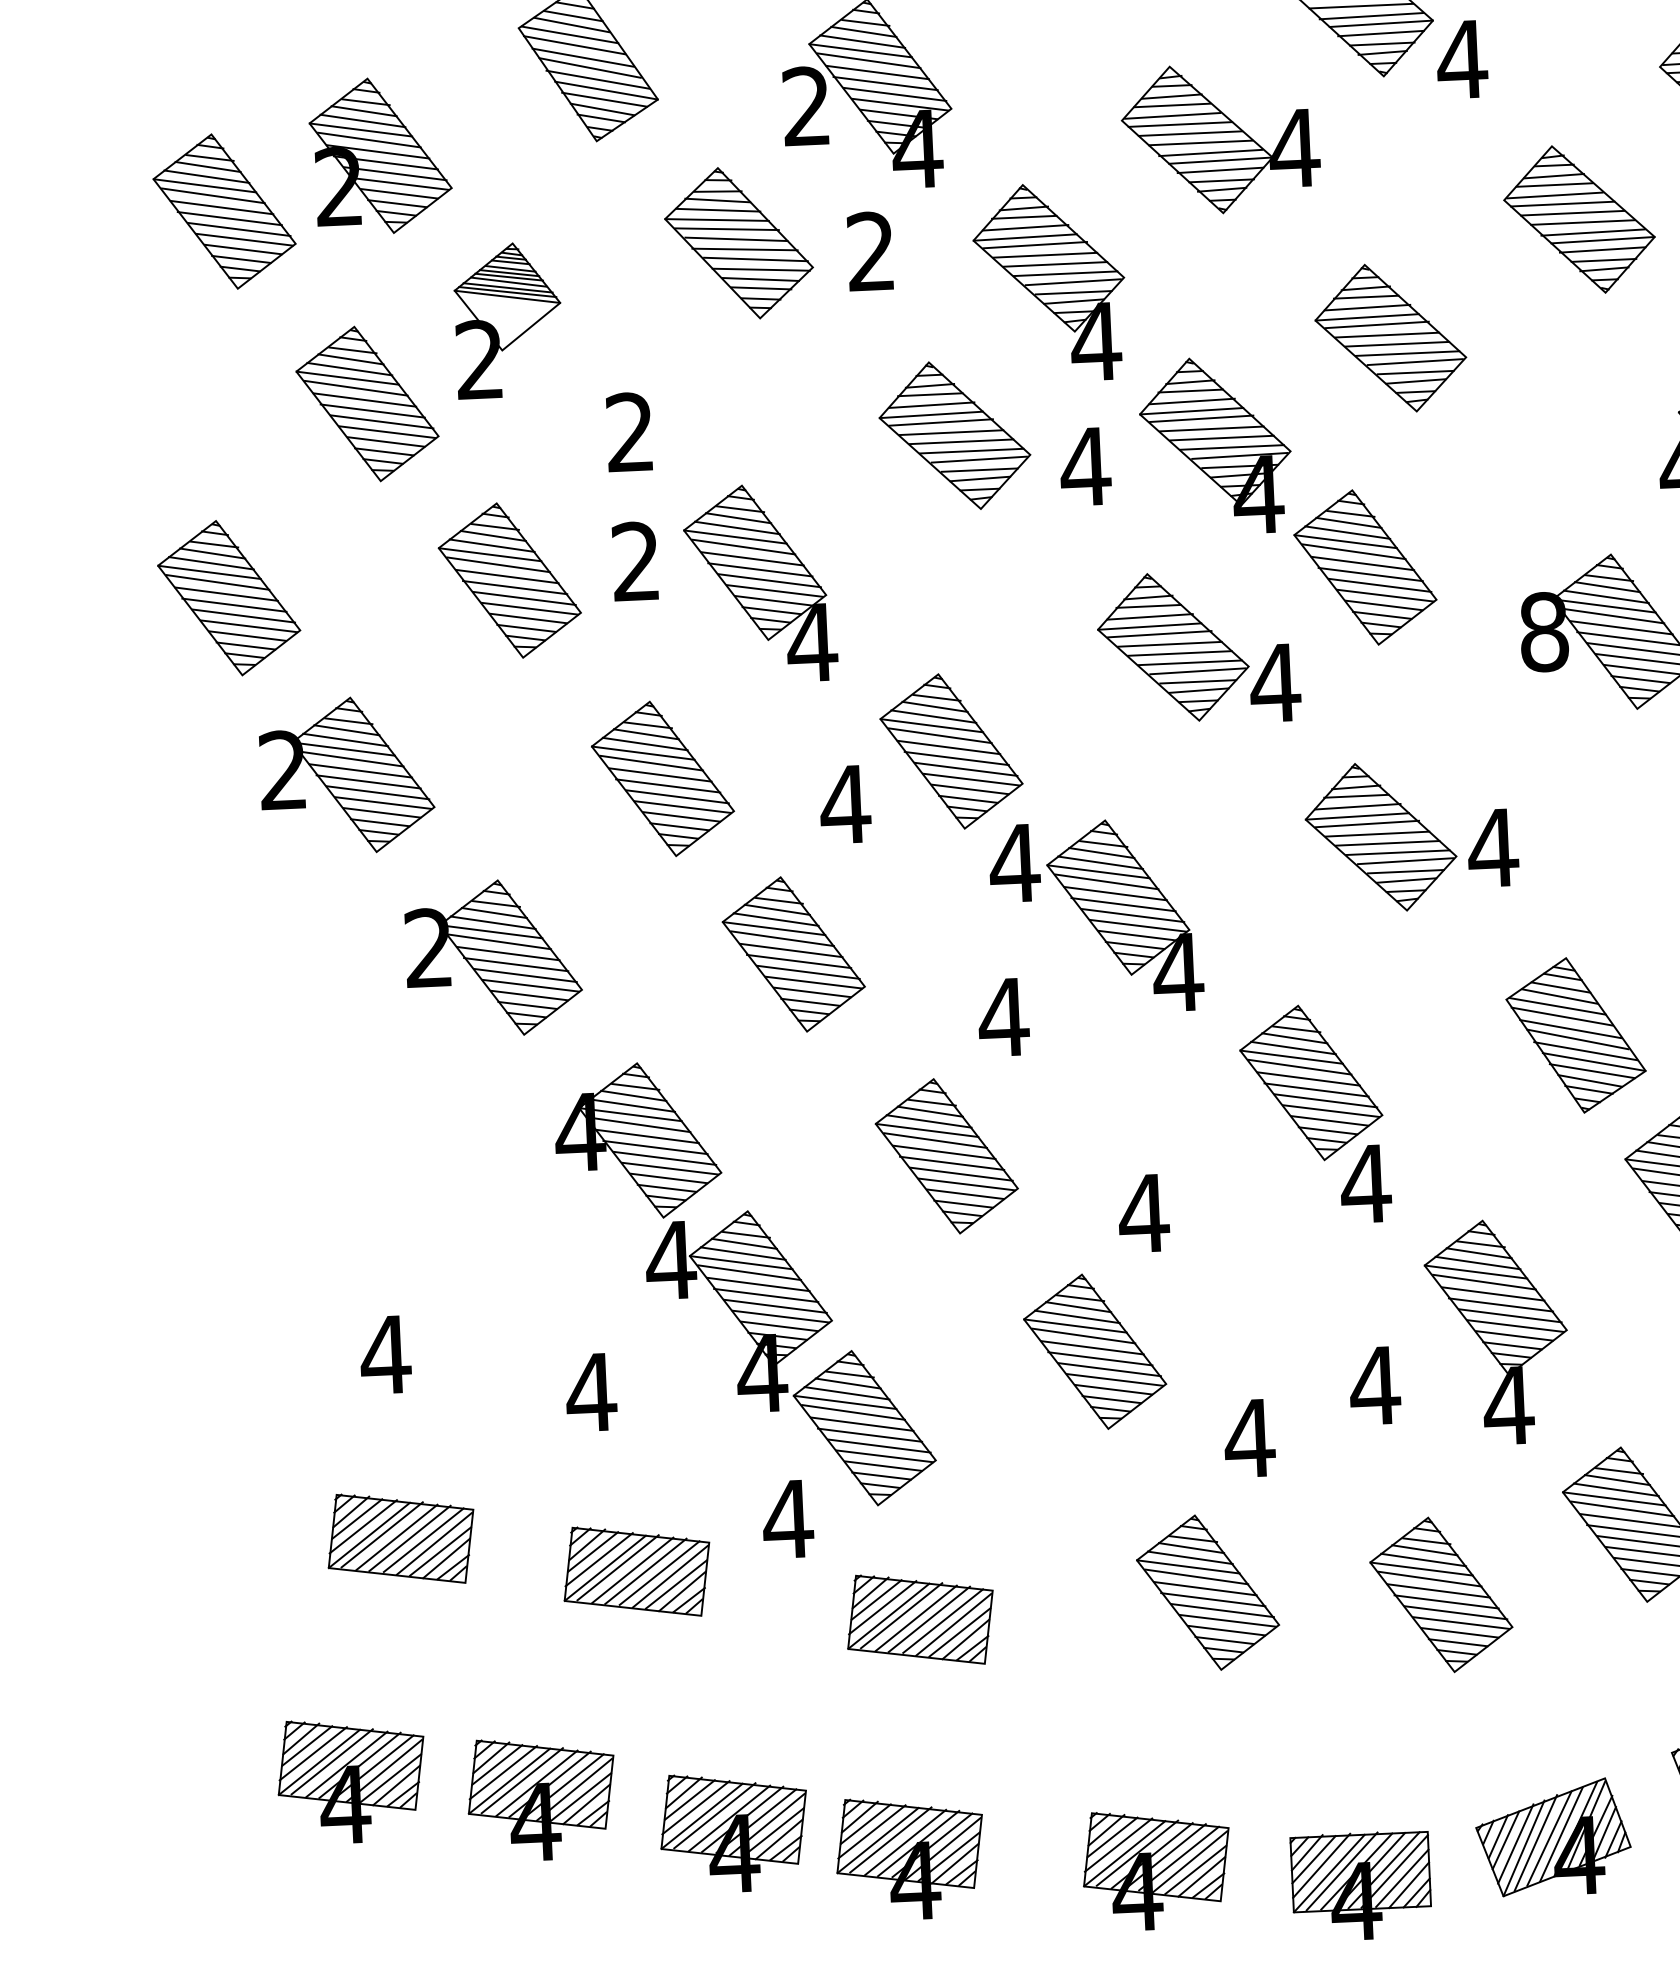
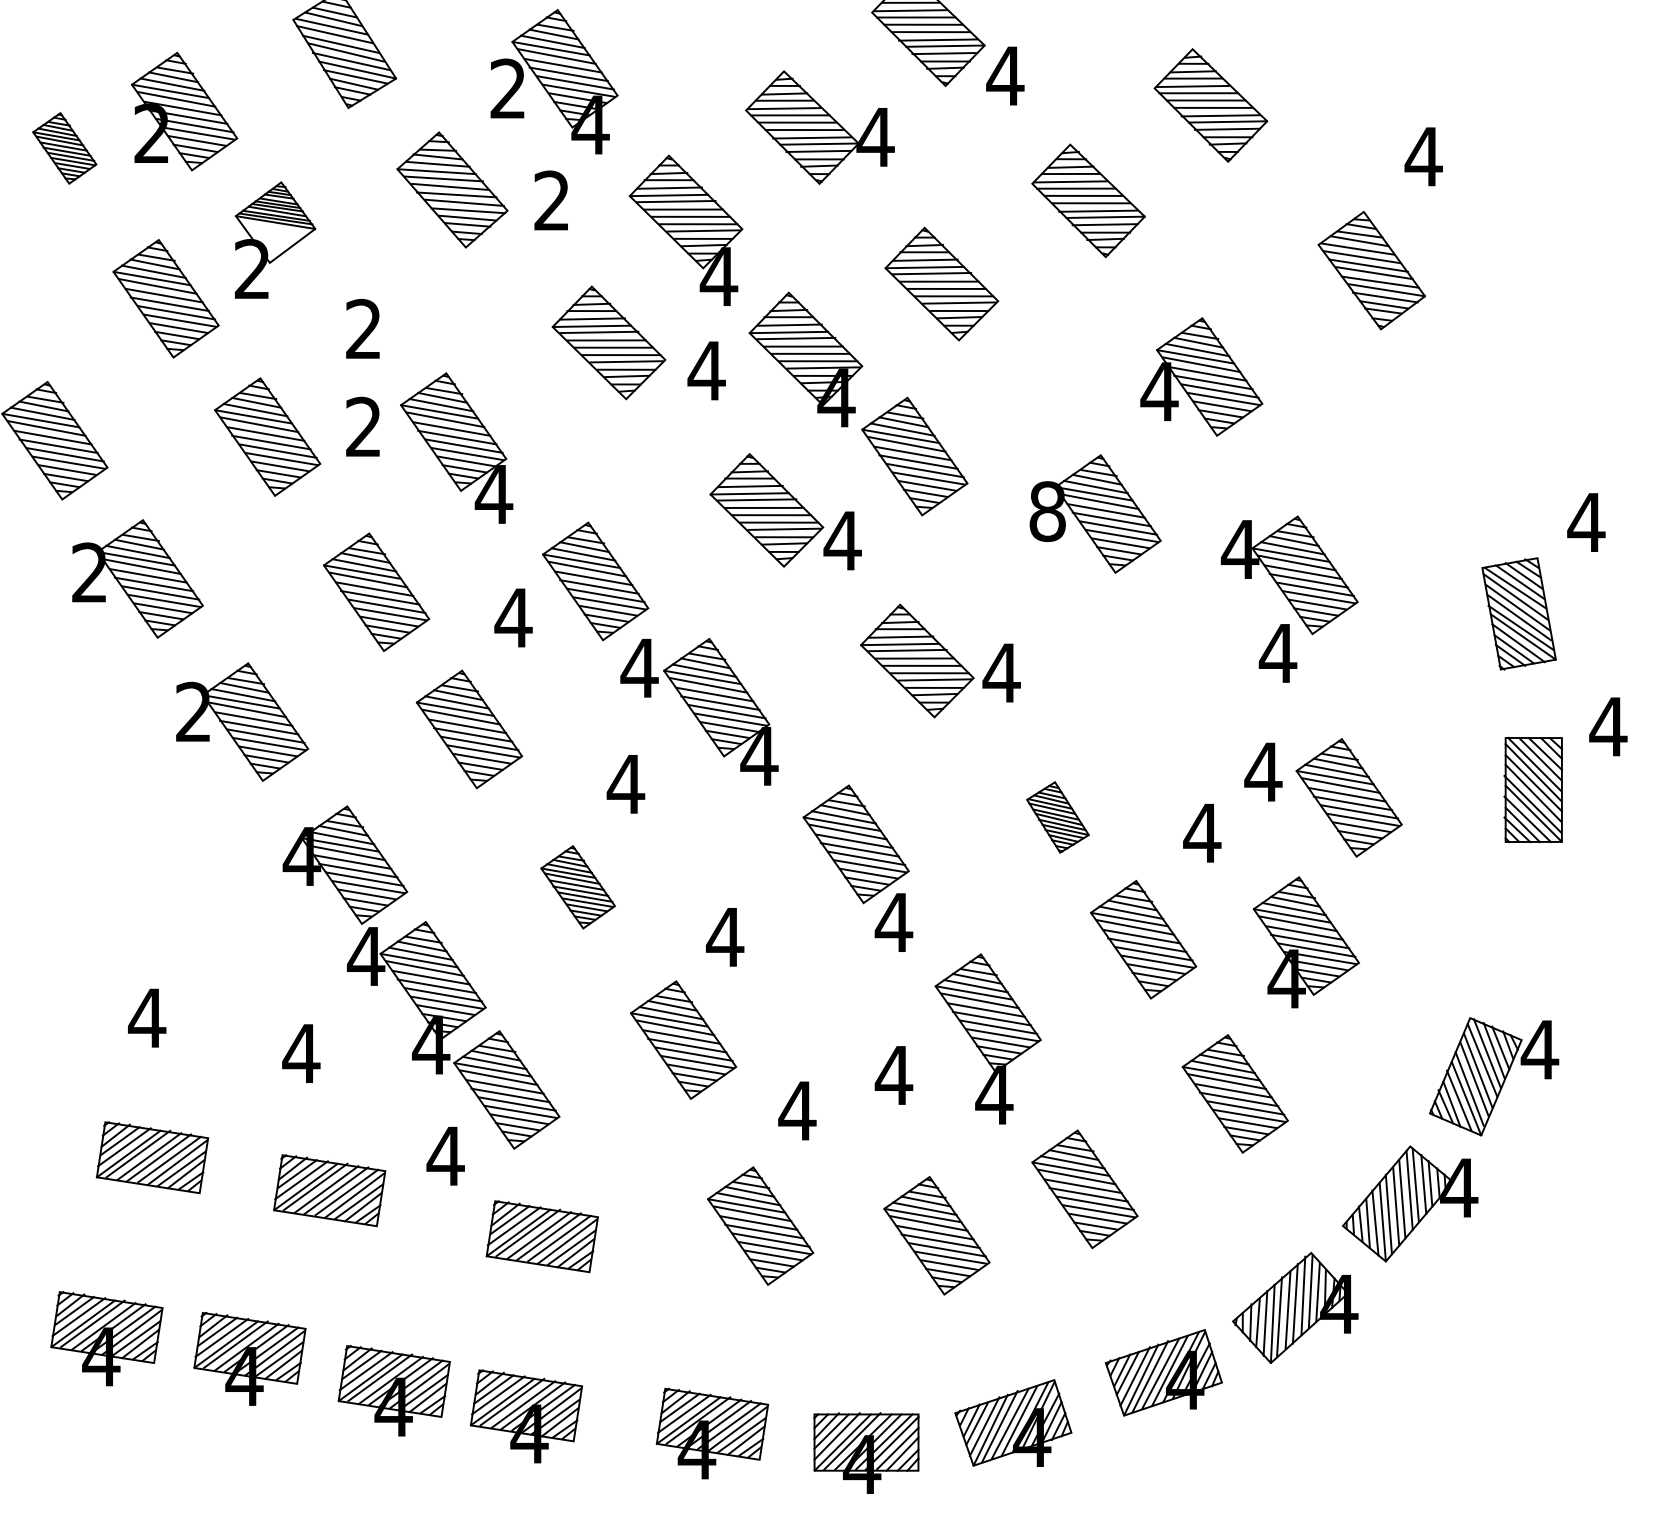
part: (224, 211) -> (64, 148), size x0.6
part: (1575, 1035) -> (1057, 817), size x0.6
part: (945, 1156) -> (577, 887), size x0.7

